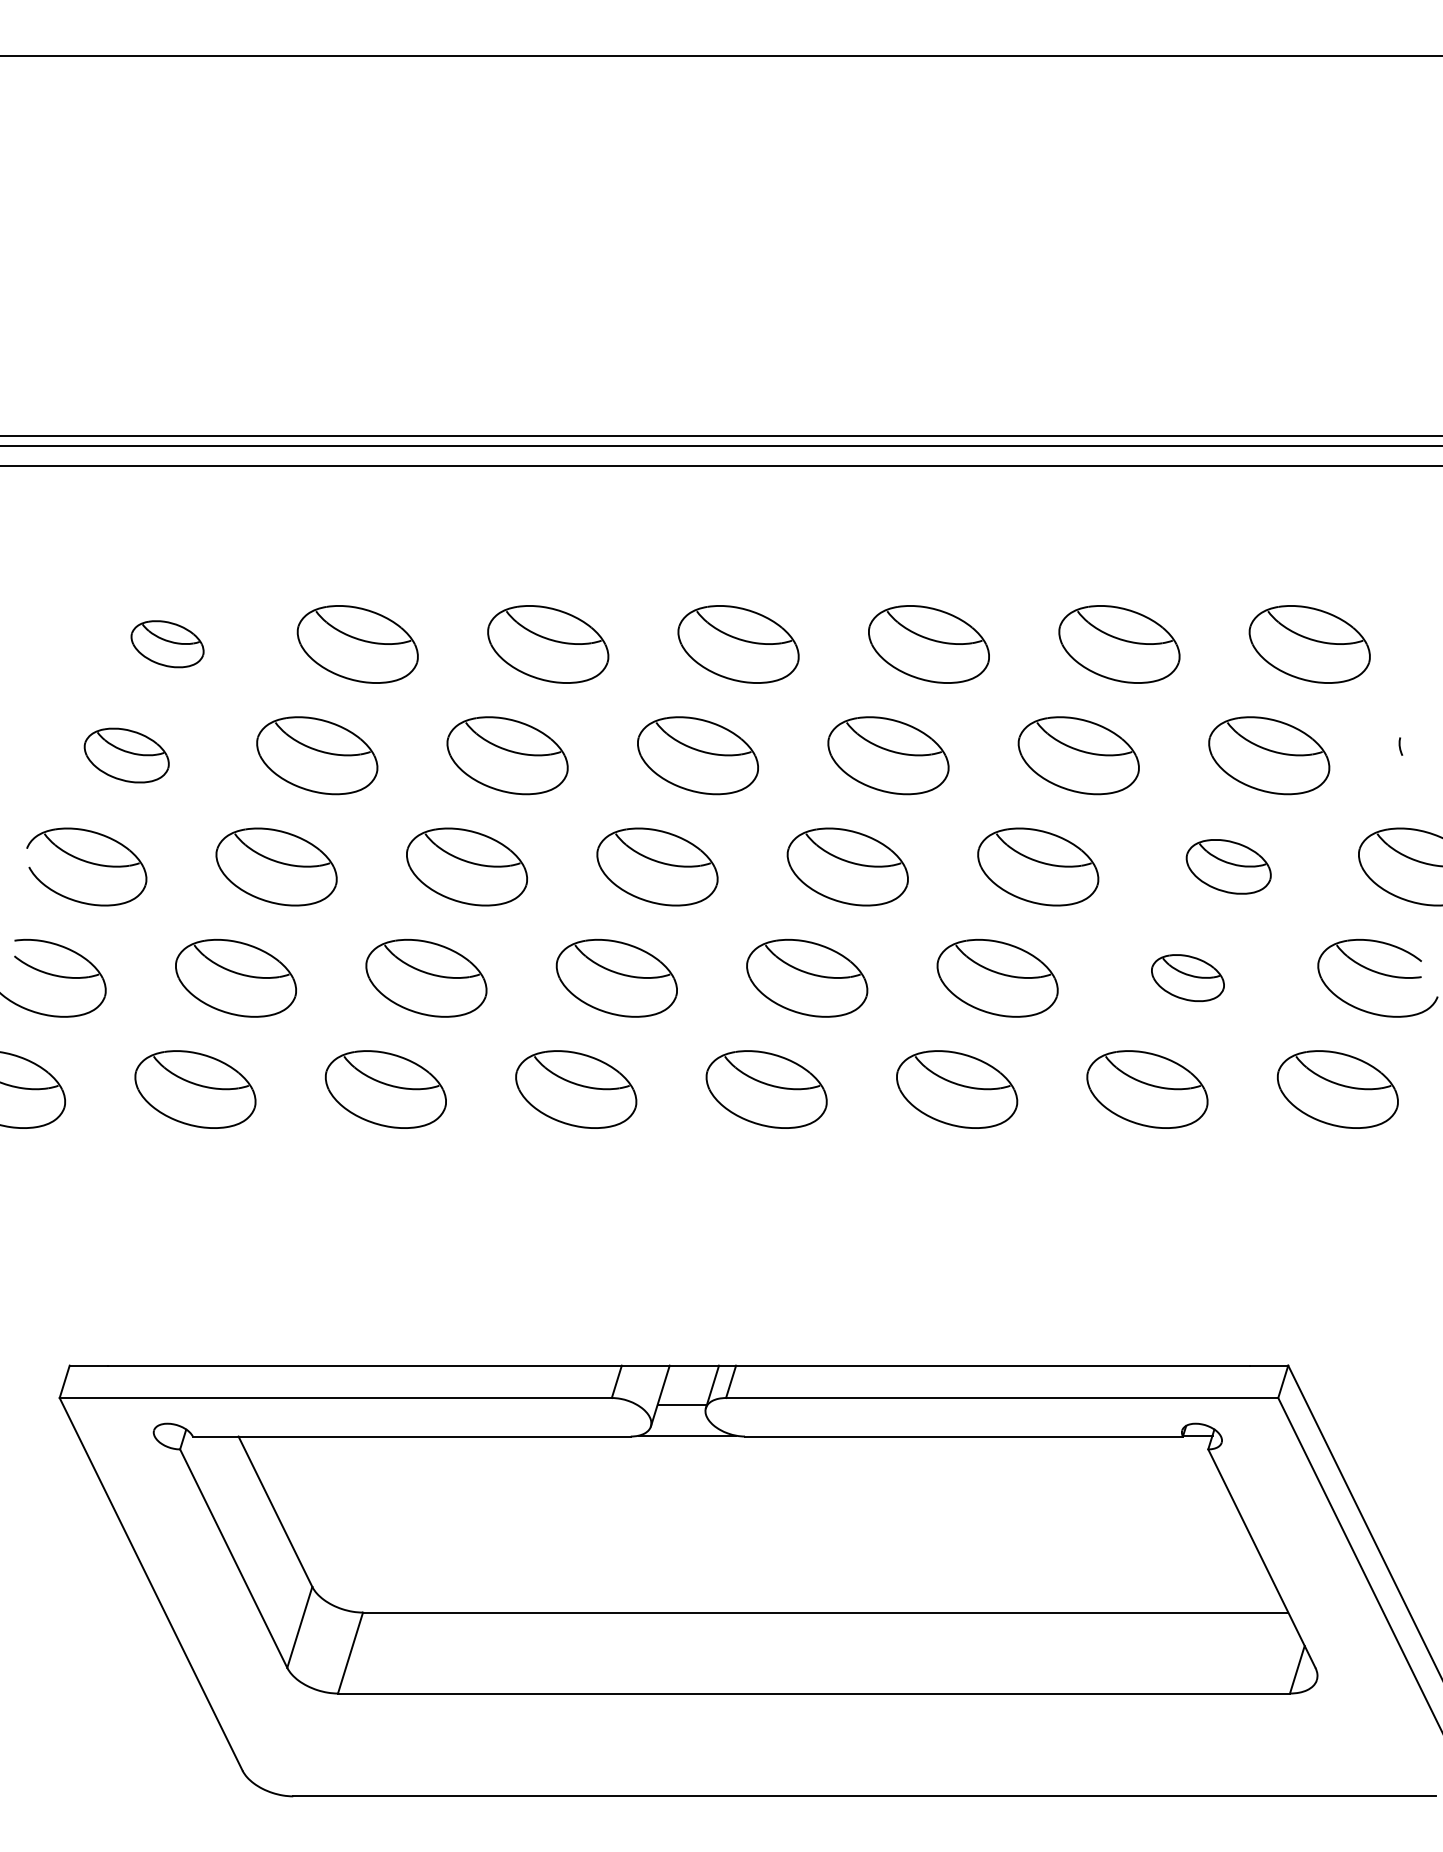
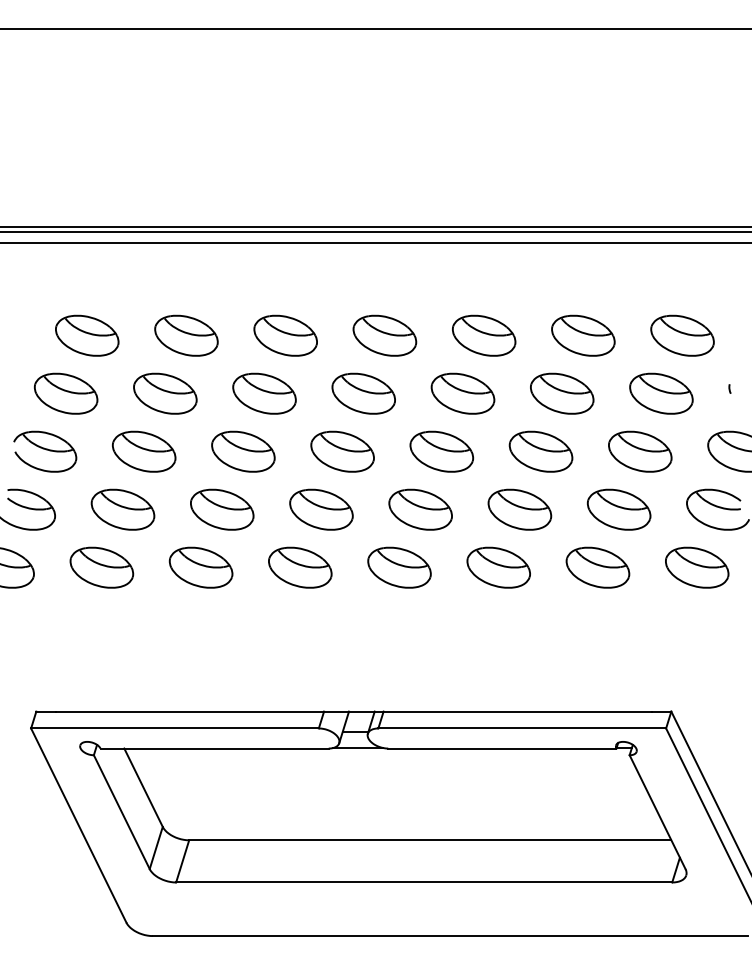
part: (167, 643) -> (87, 335), size x1.67
part: (125, 755) -> (65, 393), size x1.43
part: (1229, 866) -> (640, 451), size x1.43
part: (1186, 977) -> (618, 509), size x1.67

